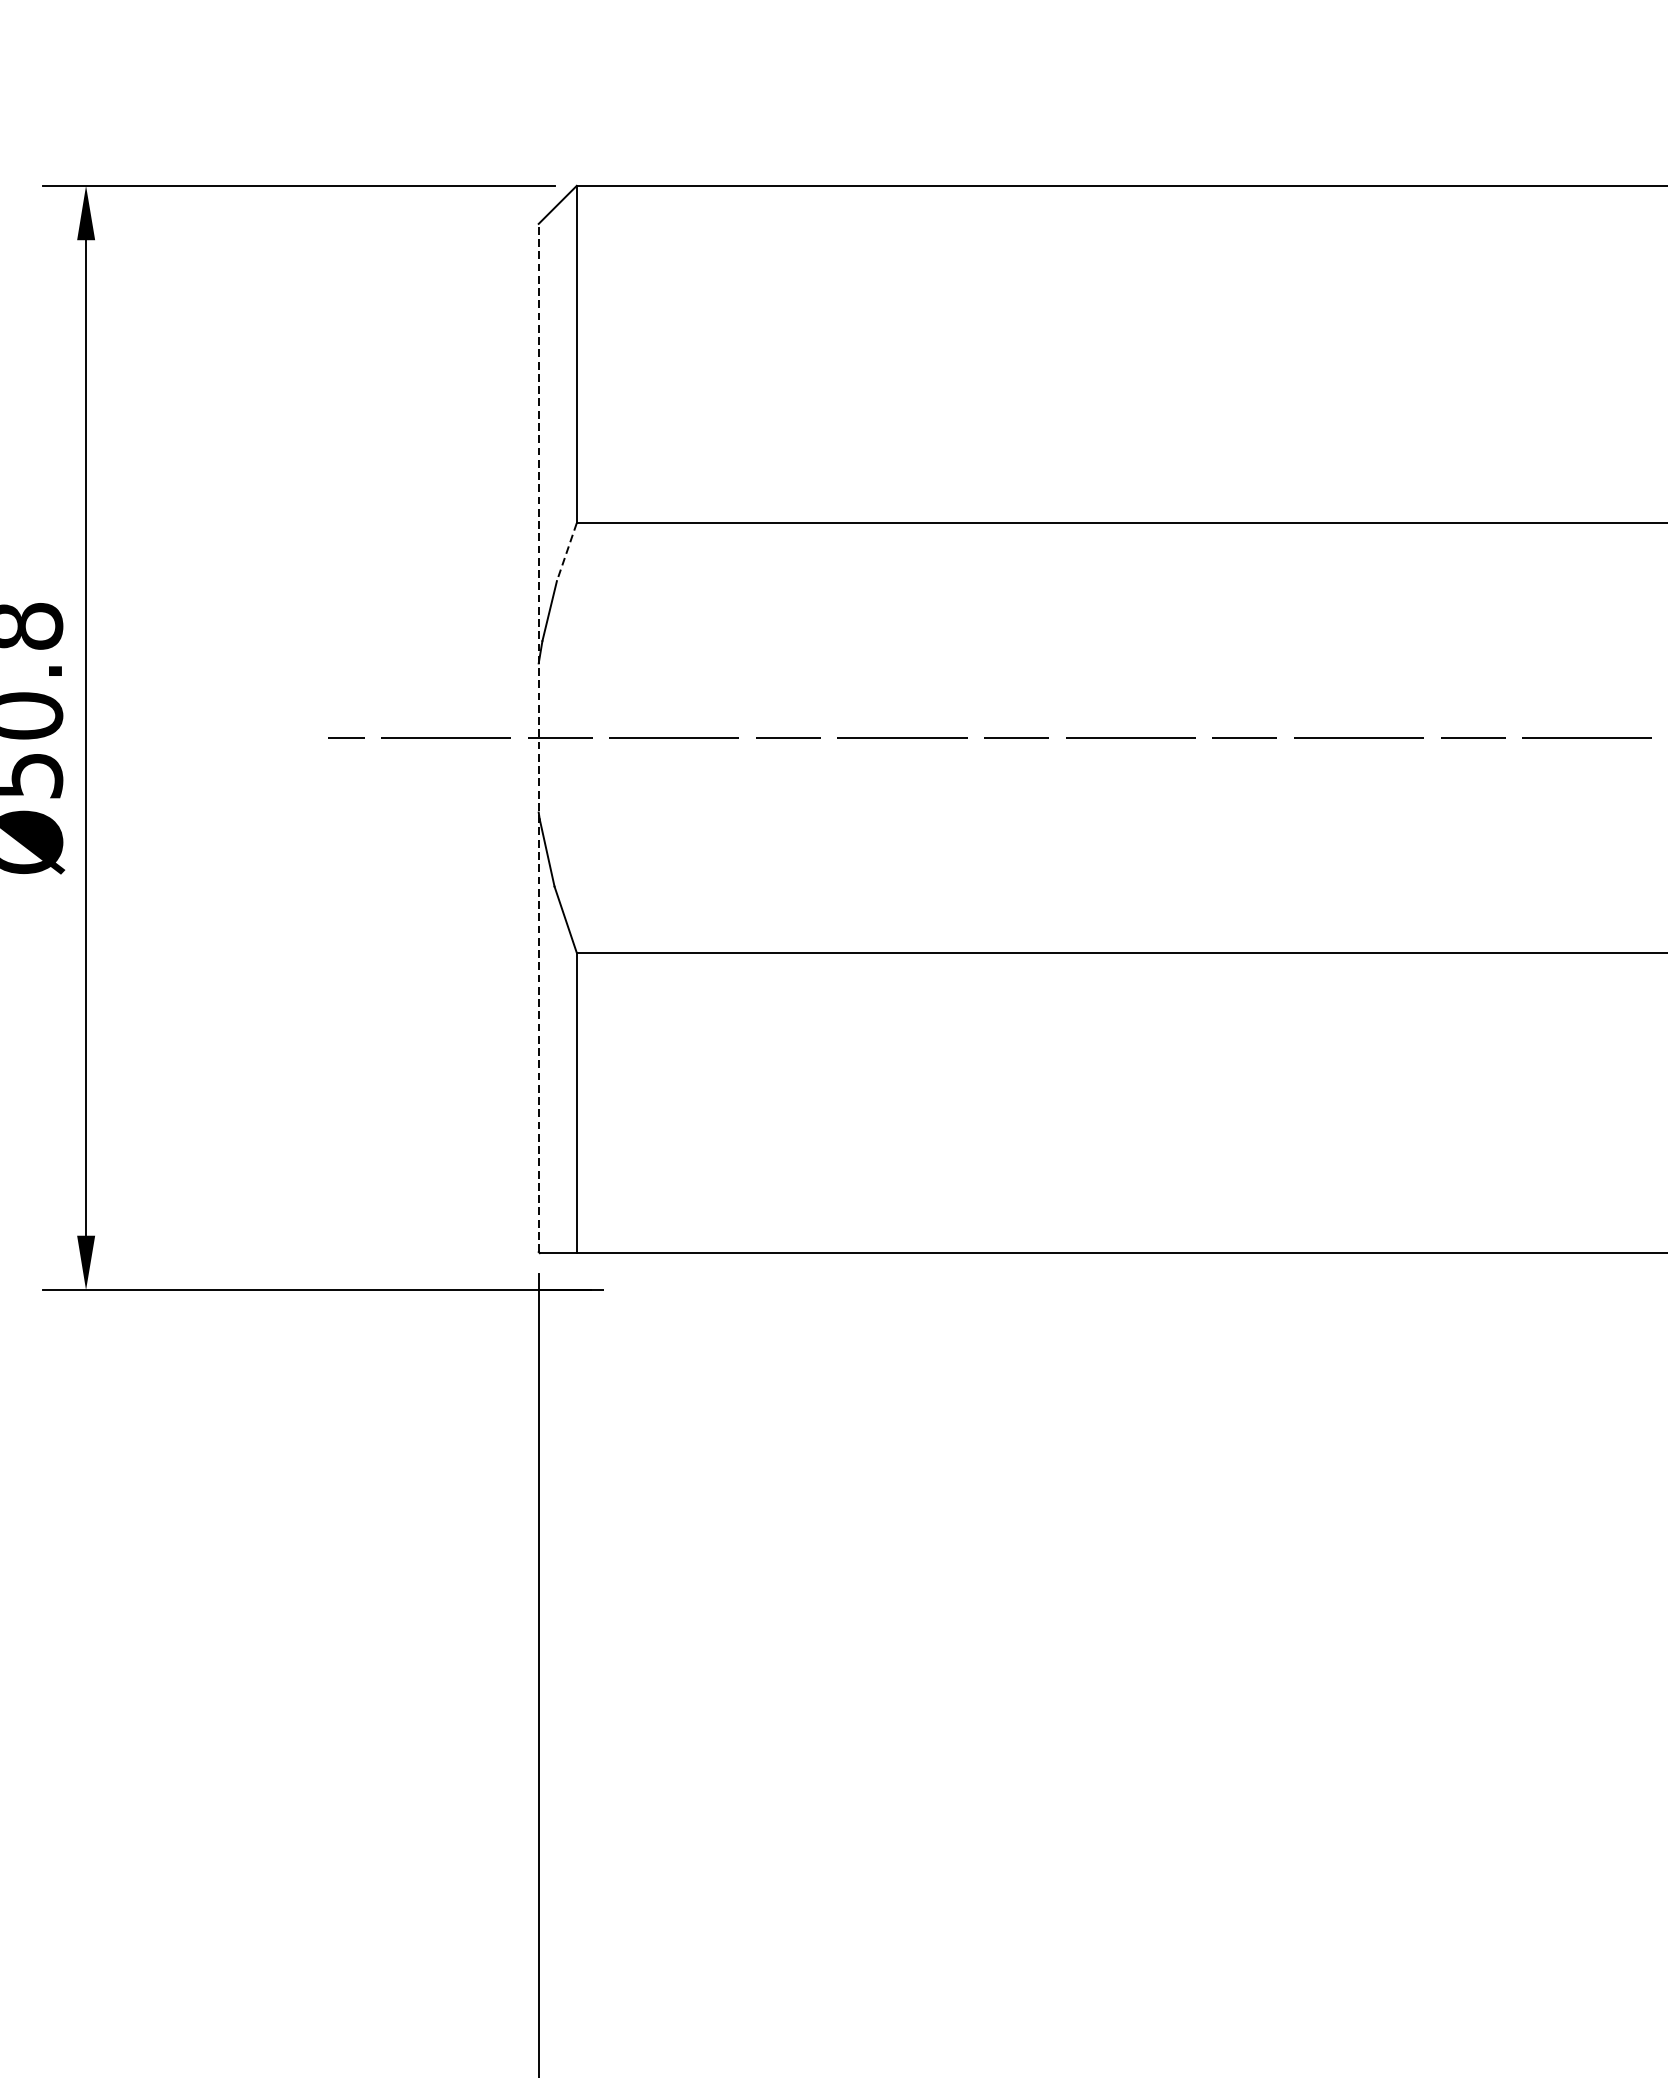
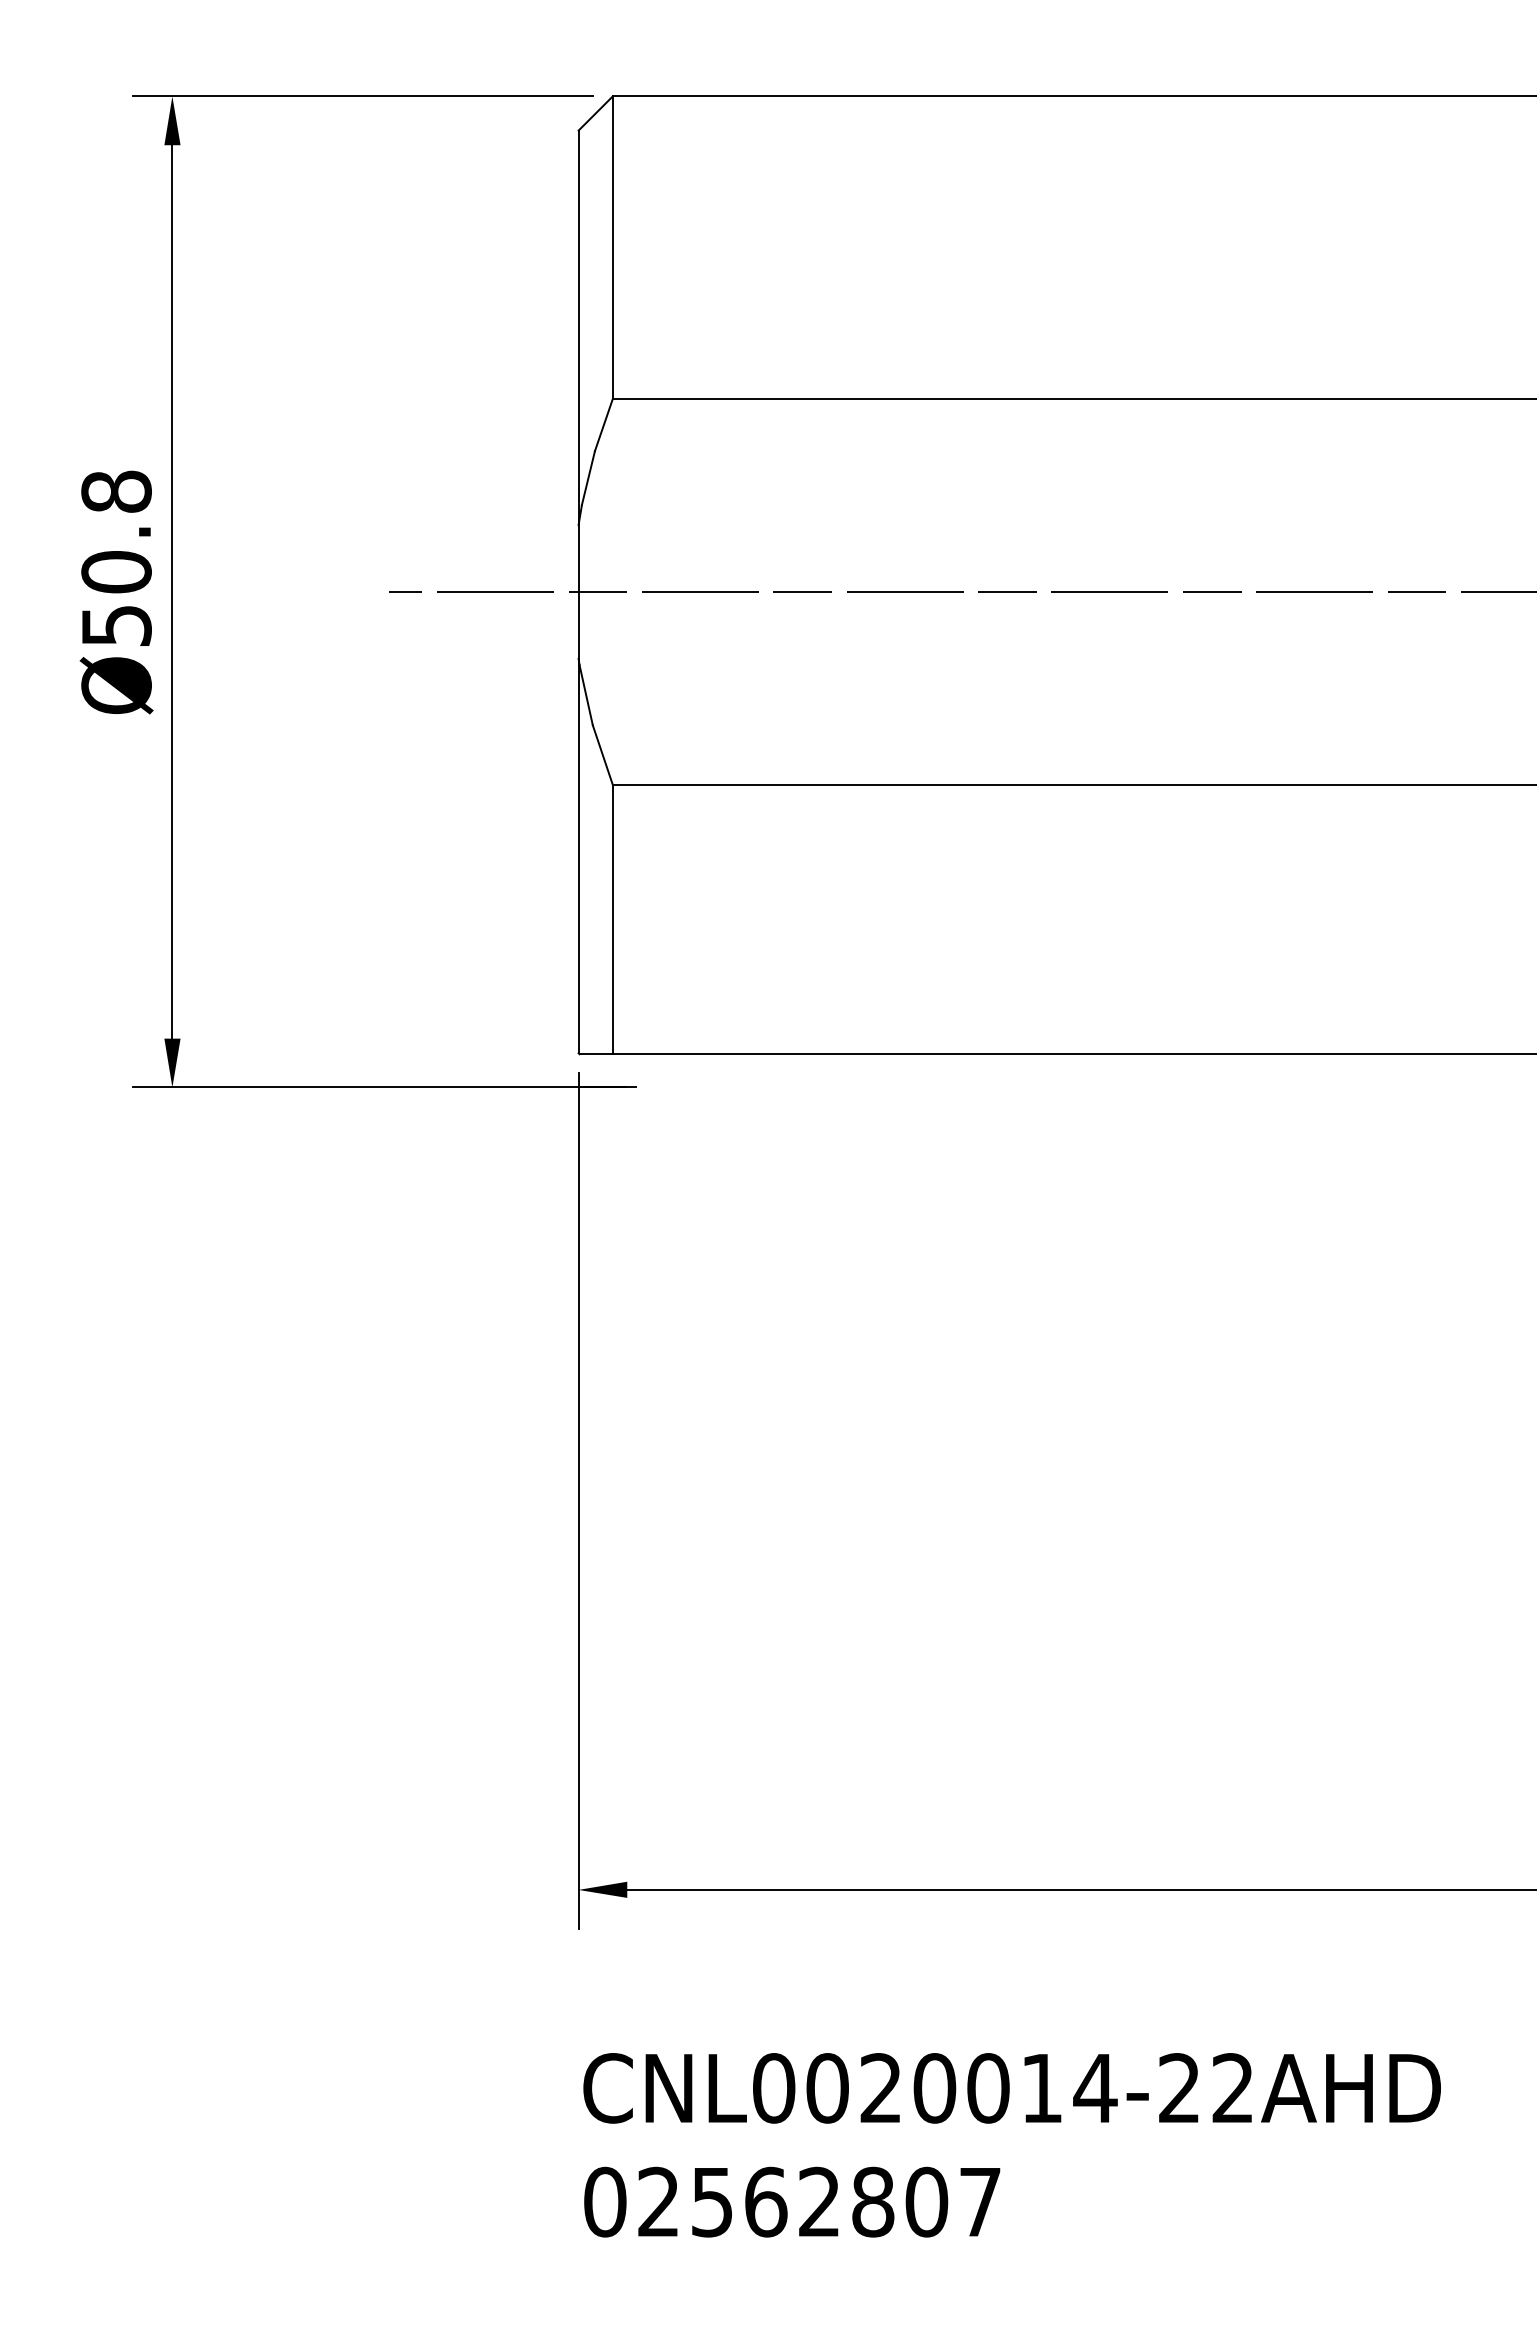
line: (566, 552) -> (603, 425), dashed -> solid
line: (538, 737) -> (578, 591), dashed -> solid

